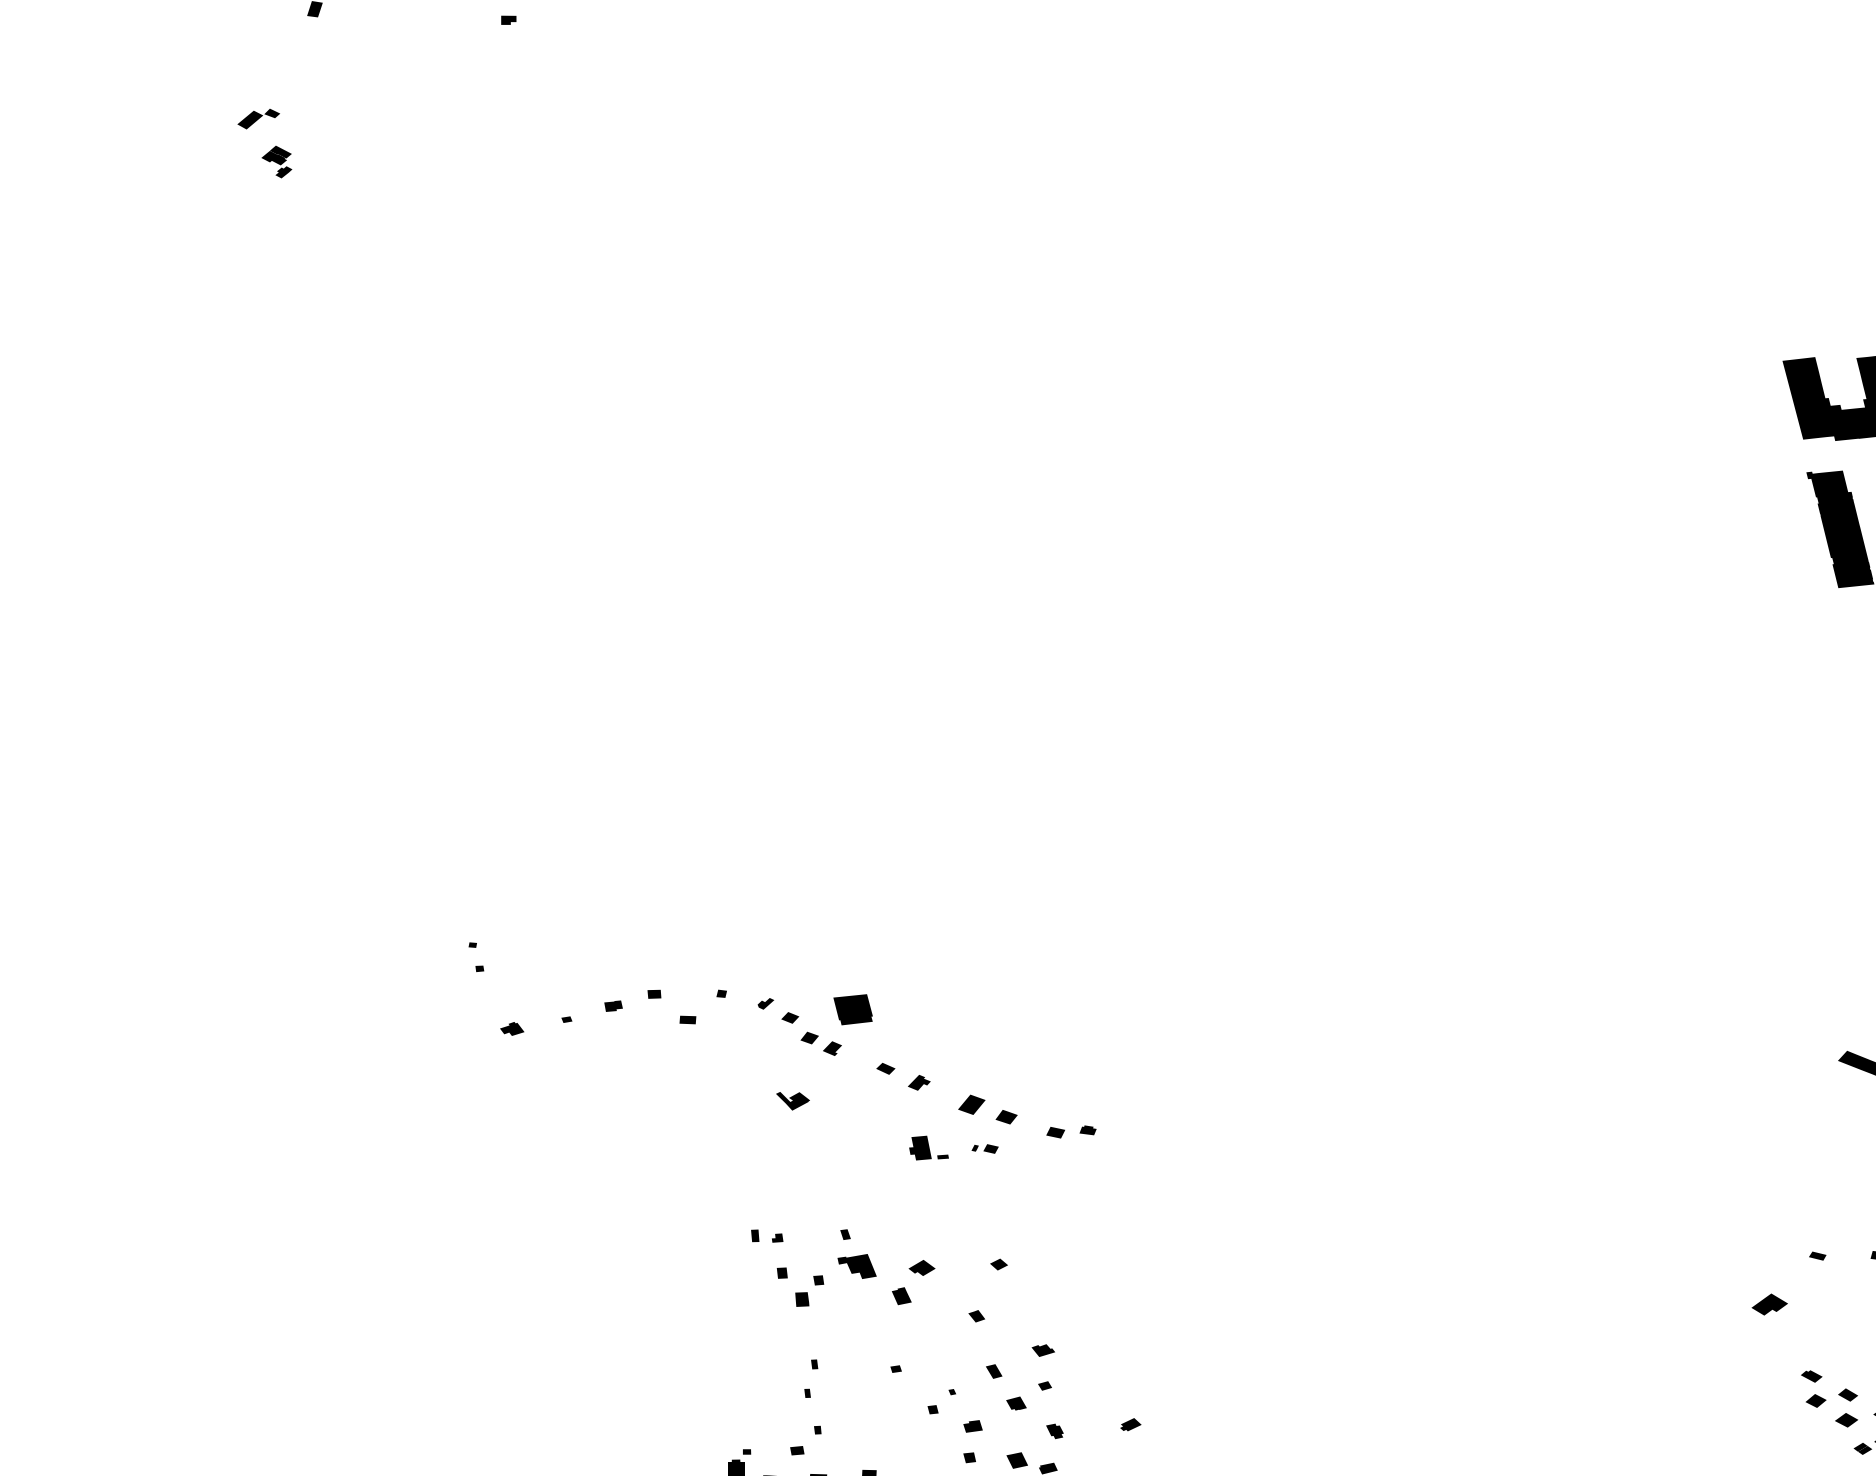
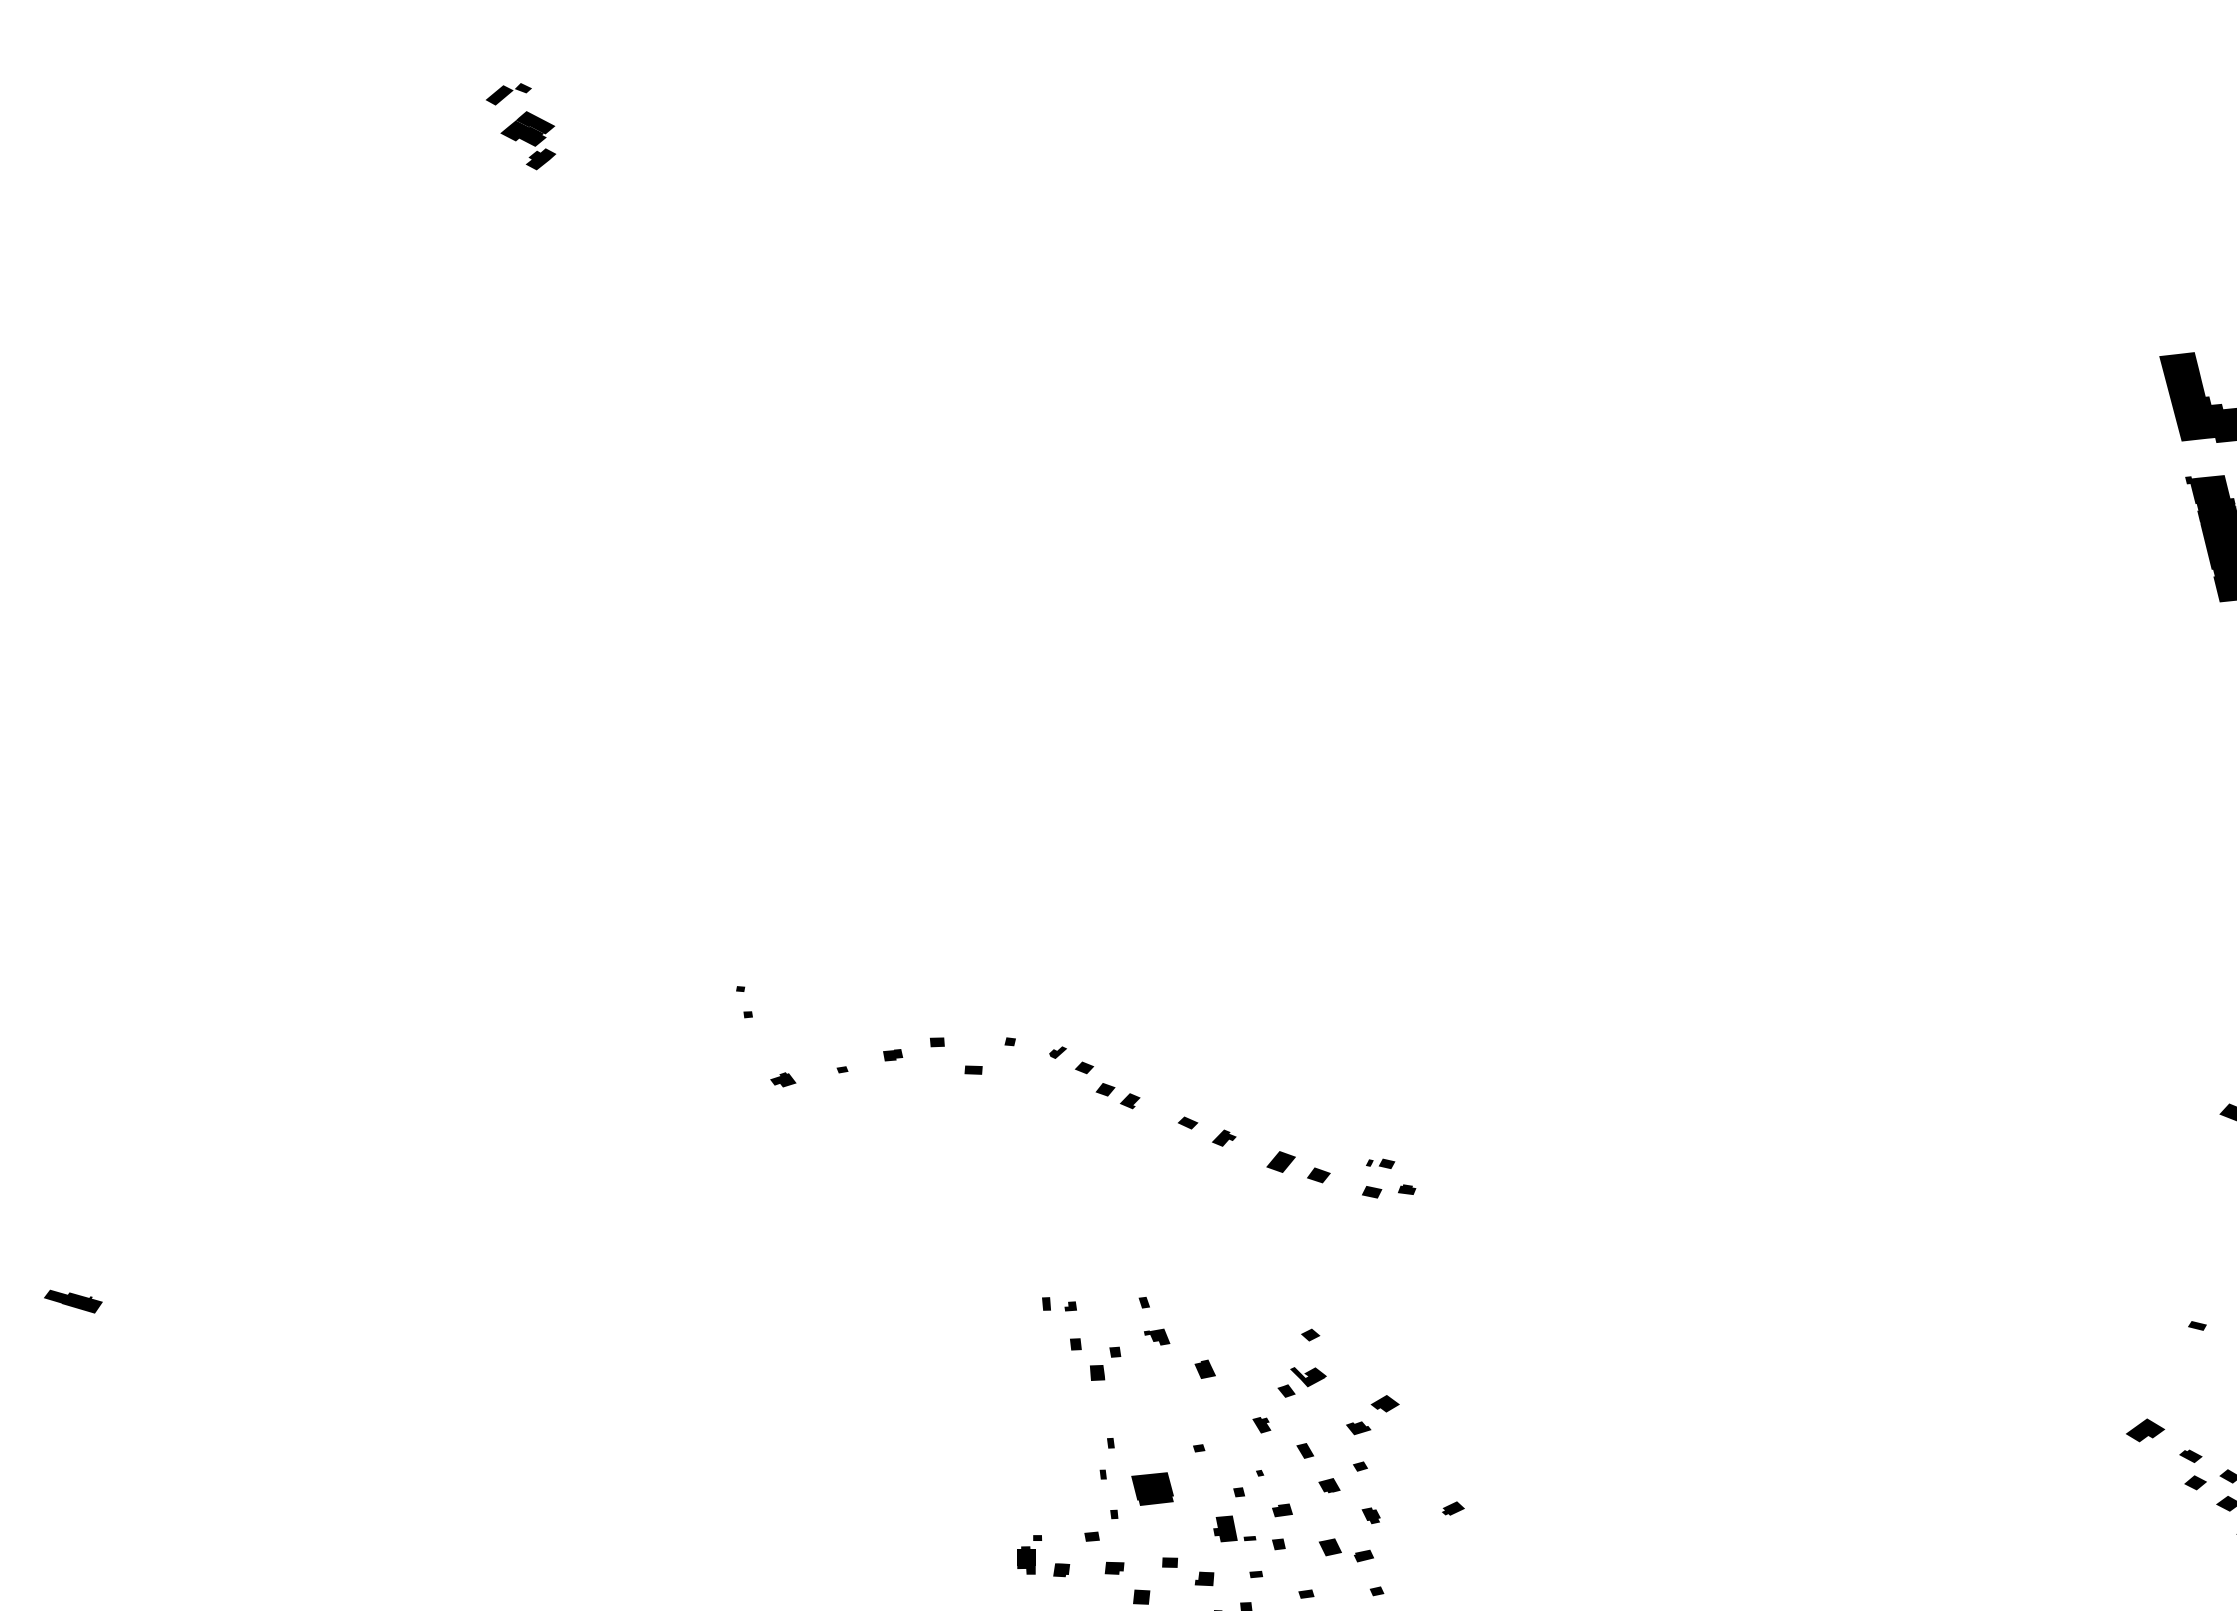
part: (276, 161) -> (528, 140), size x1.67
part: (853, 1009) -> (1152, 1488), moved
part: (793, 1101) -> (1308, 1377), moved
part: (928, 1147) -> (1234, 1528), moved
part: (985, 1148) -> (1380, 1163), moved
part: (857, 1265) -> (1157, 1336), size x0.62
part: (921, 1267) -> (1384, 1403), moved
part: (1769, 1304) -> (2145, 1430), moved
fill: (953, 1347) -> (1261, 1424), added

